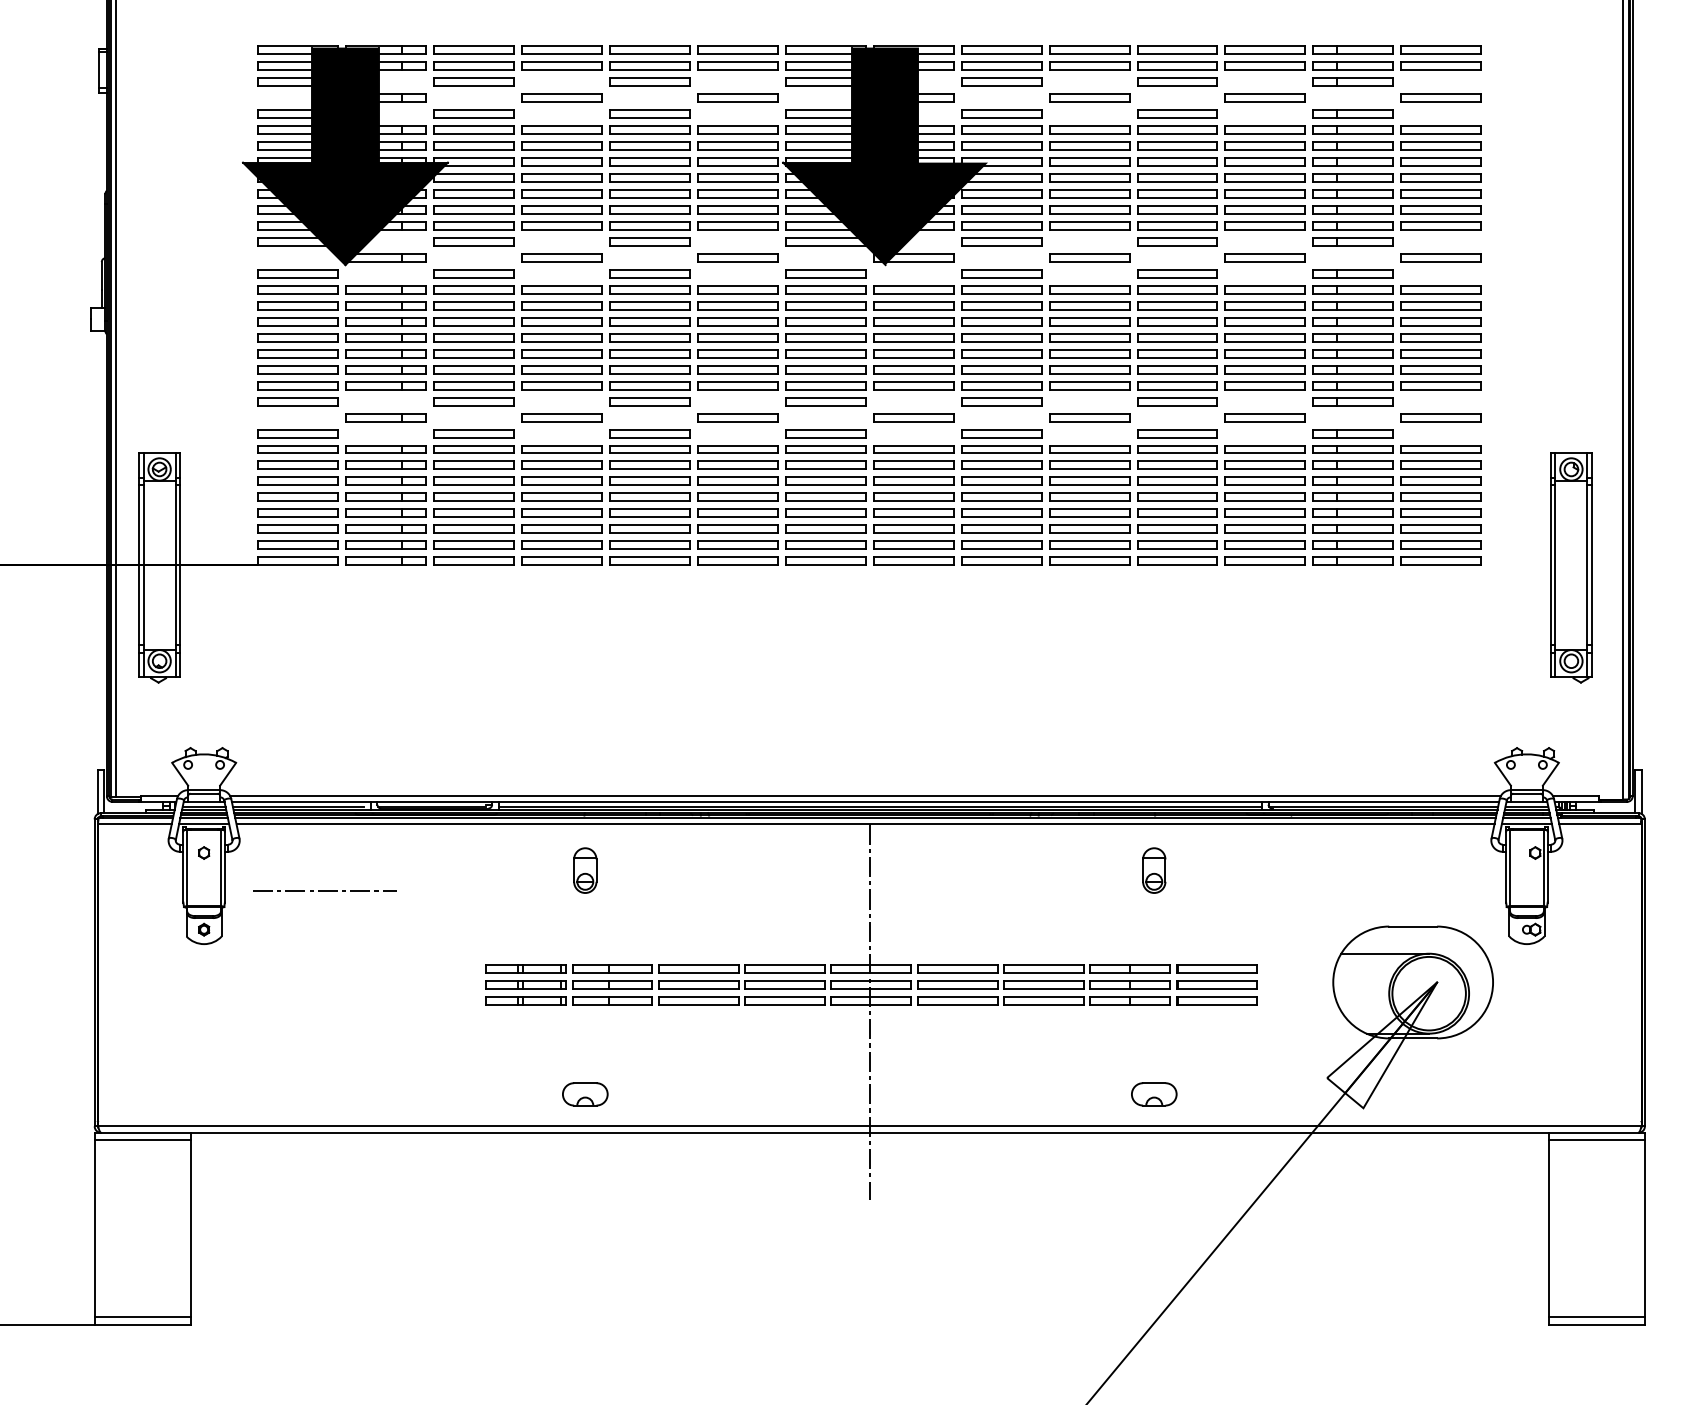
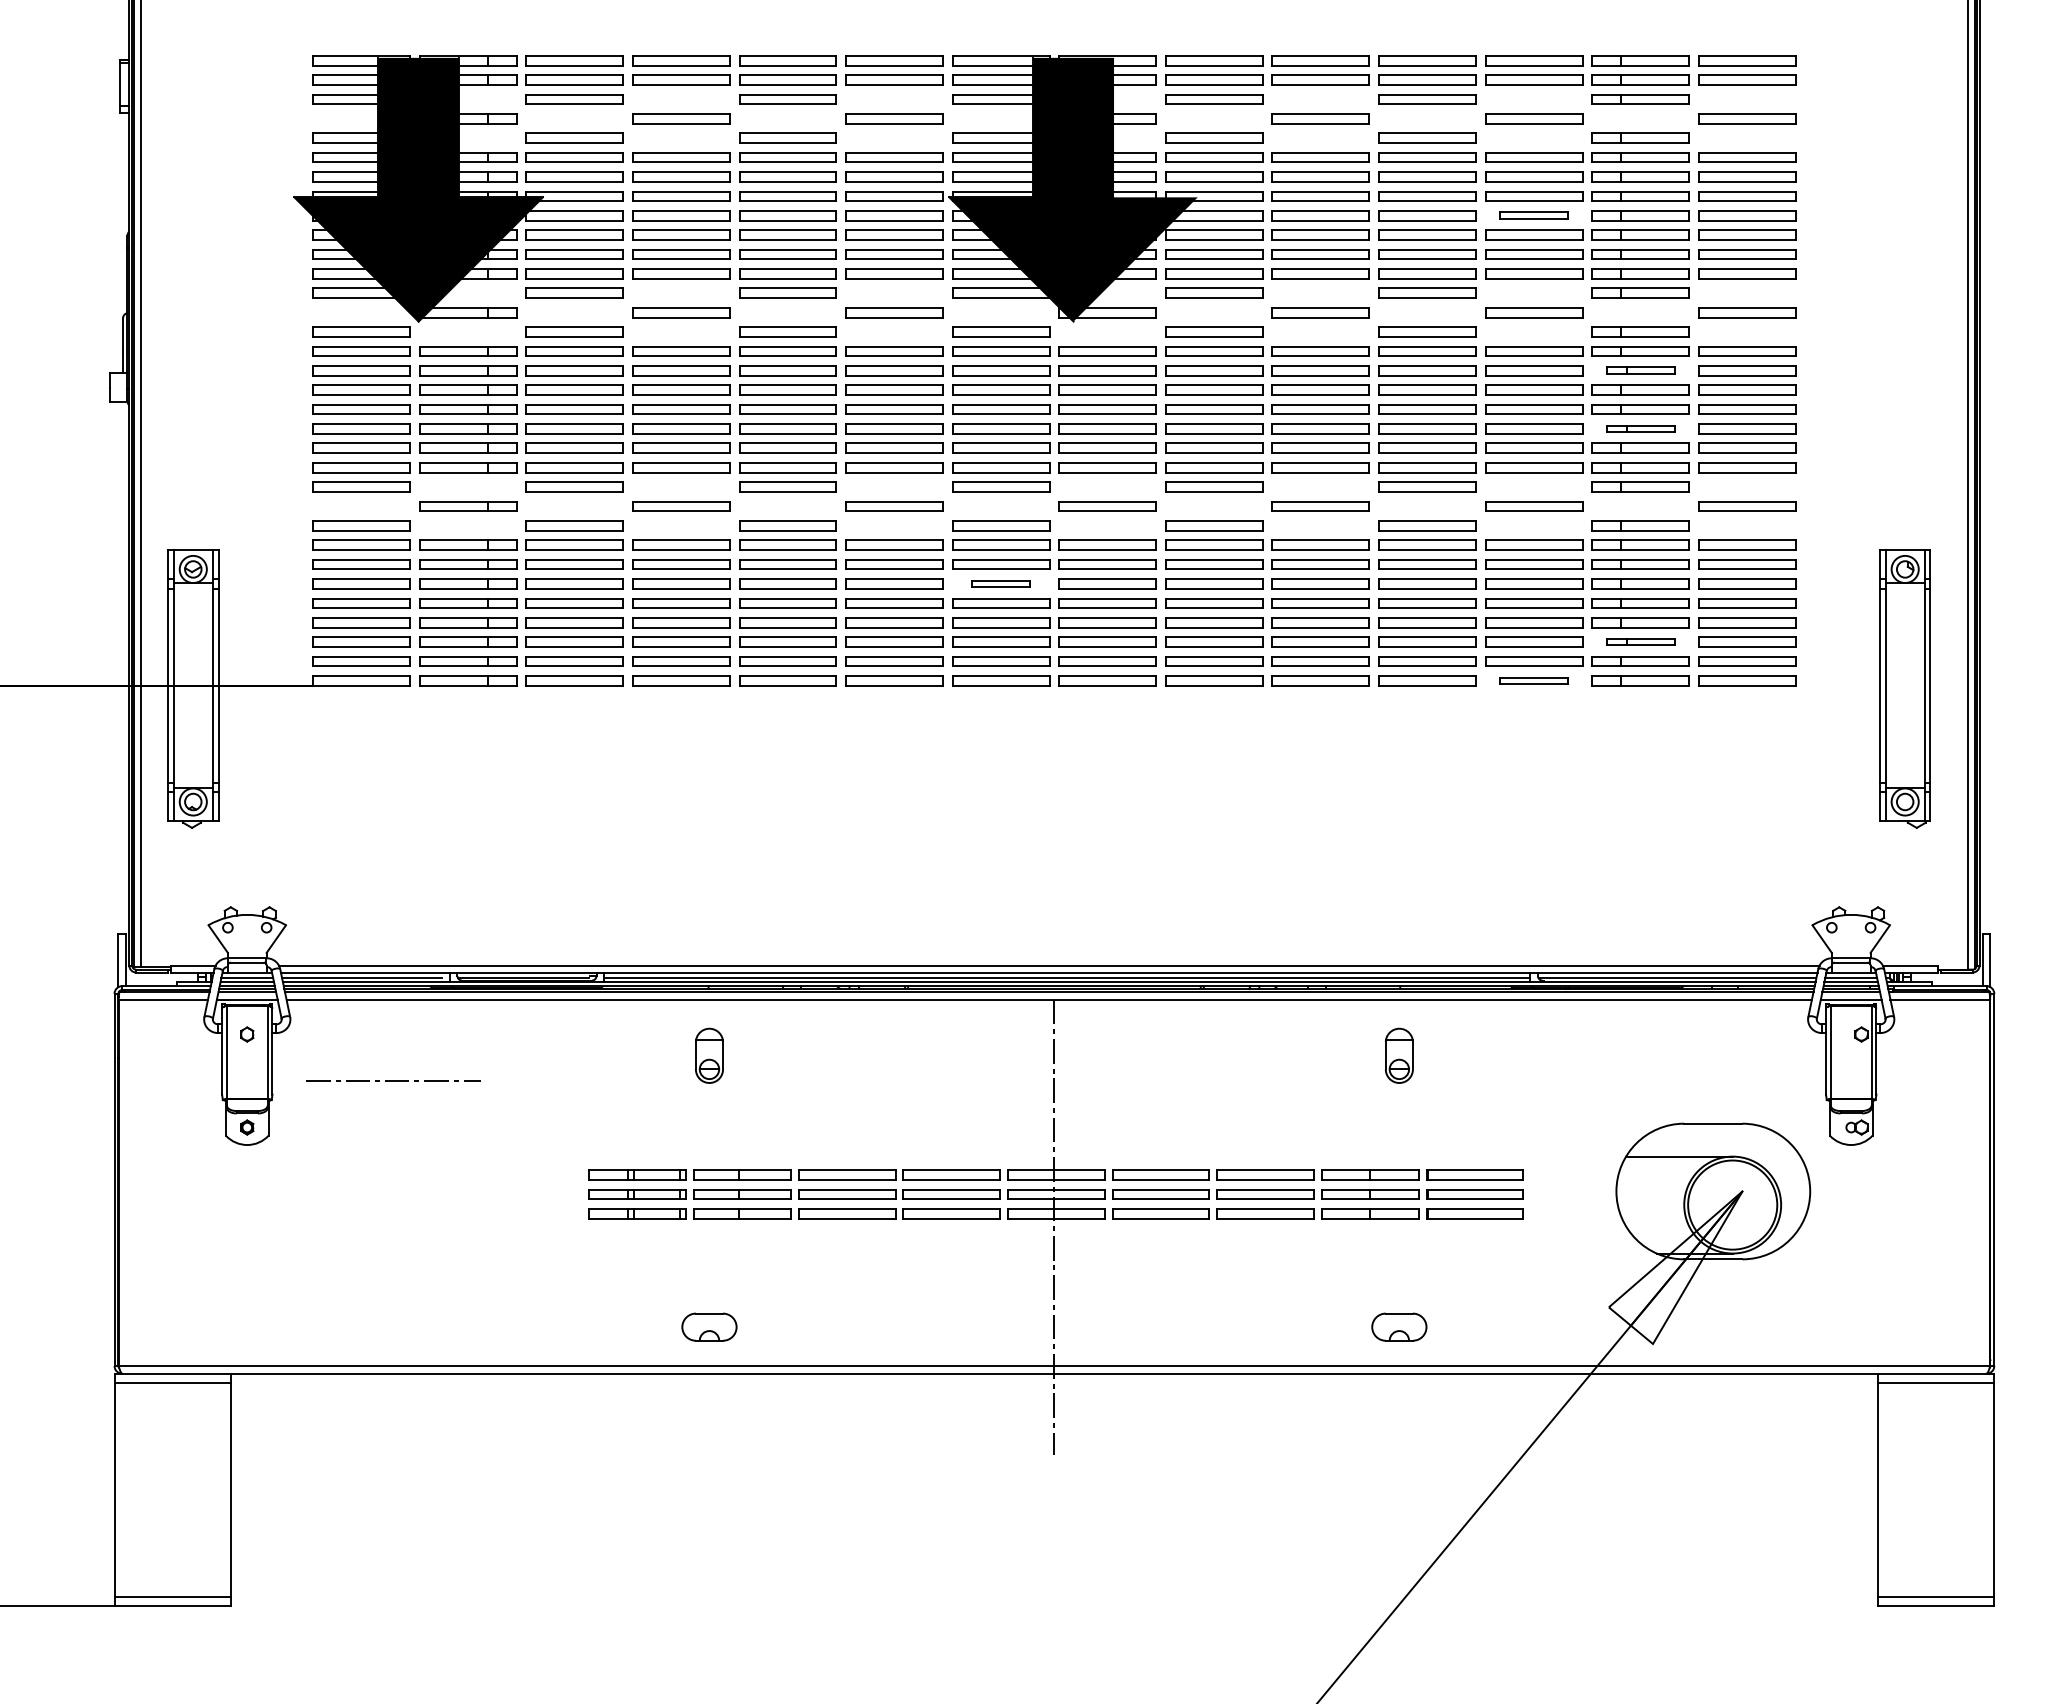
part: (1265, 177) -> (1534, 215), size x0.7
part: (1353, 305) -> (1640, 370), size x0.7
part: (1353, 353) -> (1640, 428), size x0.7
part: (826, 481) -> (1001, 583), size x0.6
part: (1353, 528) -> (1640, 641), size x0.7
part: (1265, 561) -> (1534, 680), size x0.7

